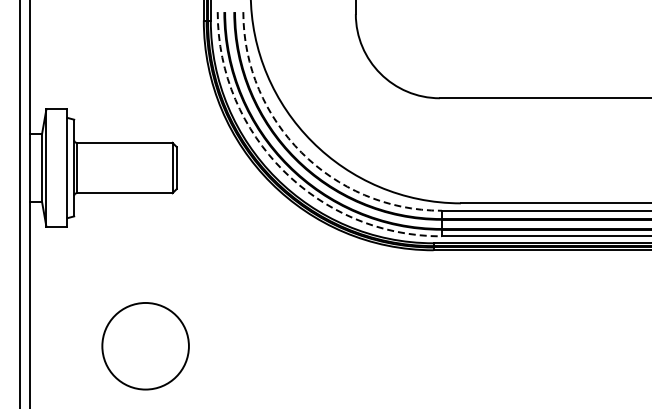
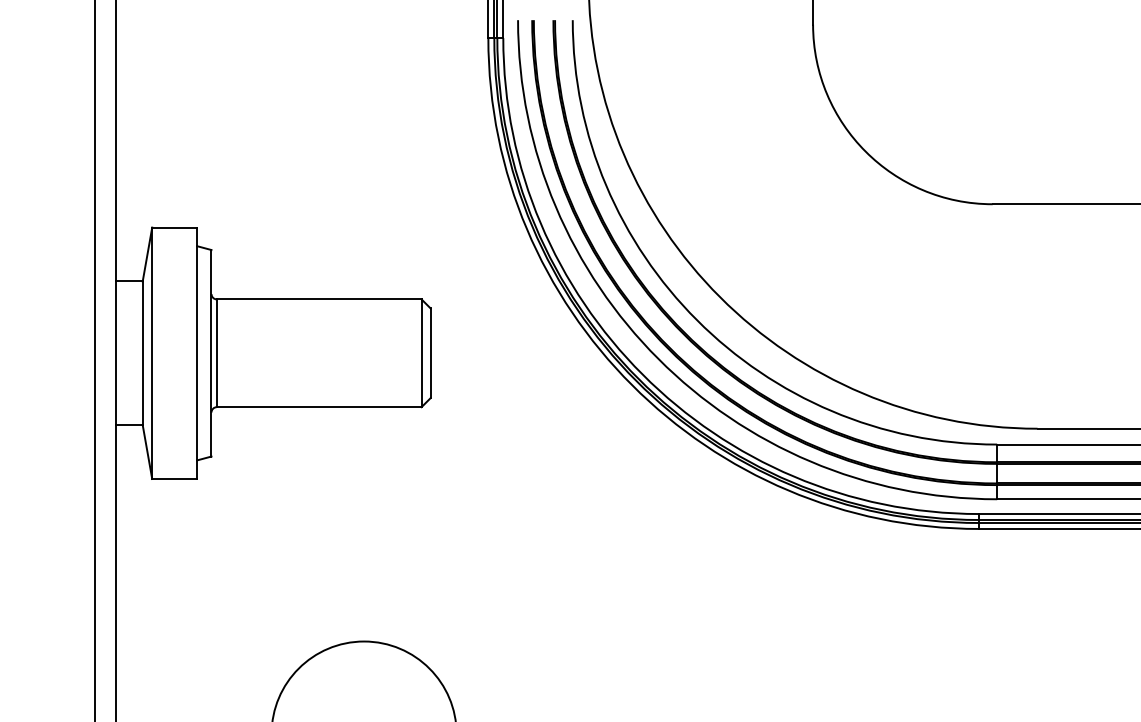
arc: (301, 152) -> (697, 320), dashed -> solid
arc: (283, 170) -> (658, 358), dashed -> solid

